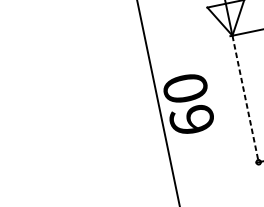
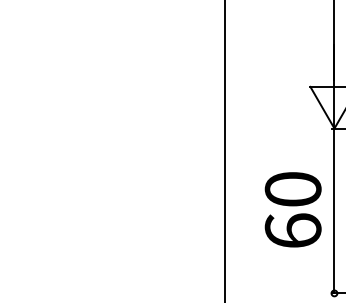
line: (245, 99) -> (334, 211), dashed -> solid
text: (188, 104) -> (292, 209), moved

